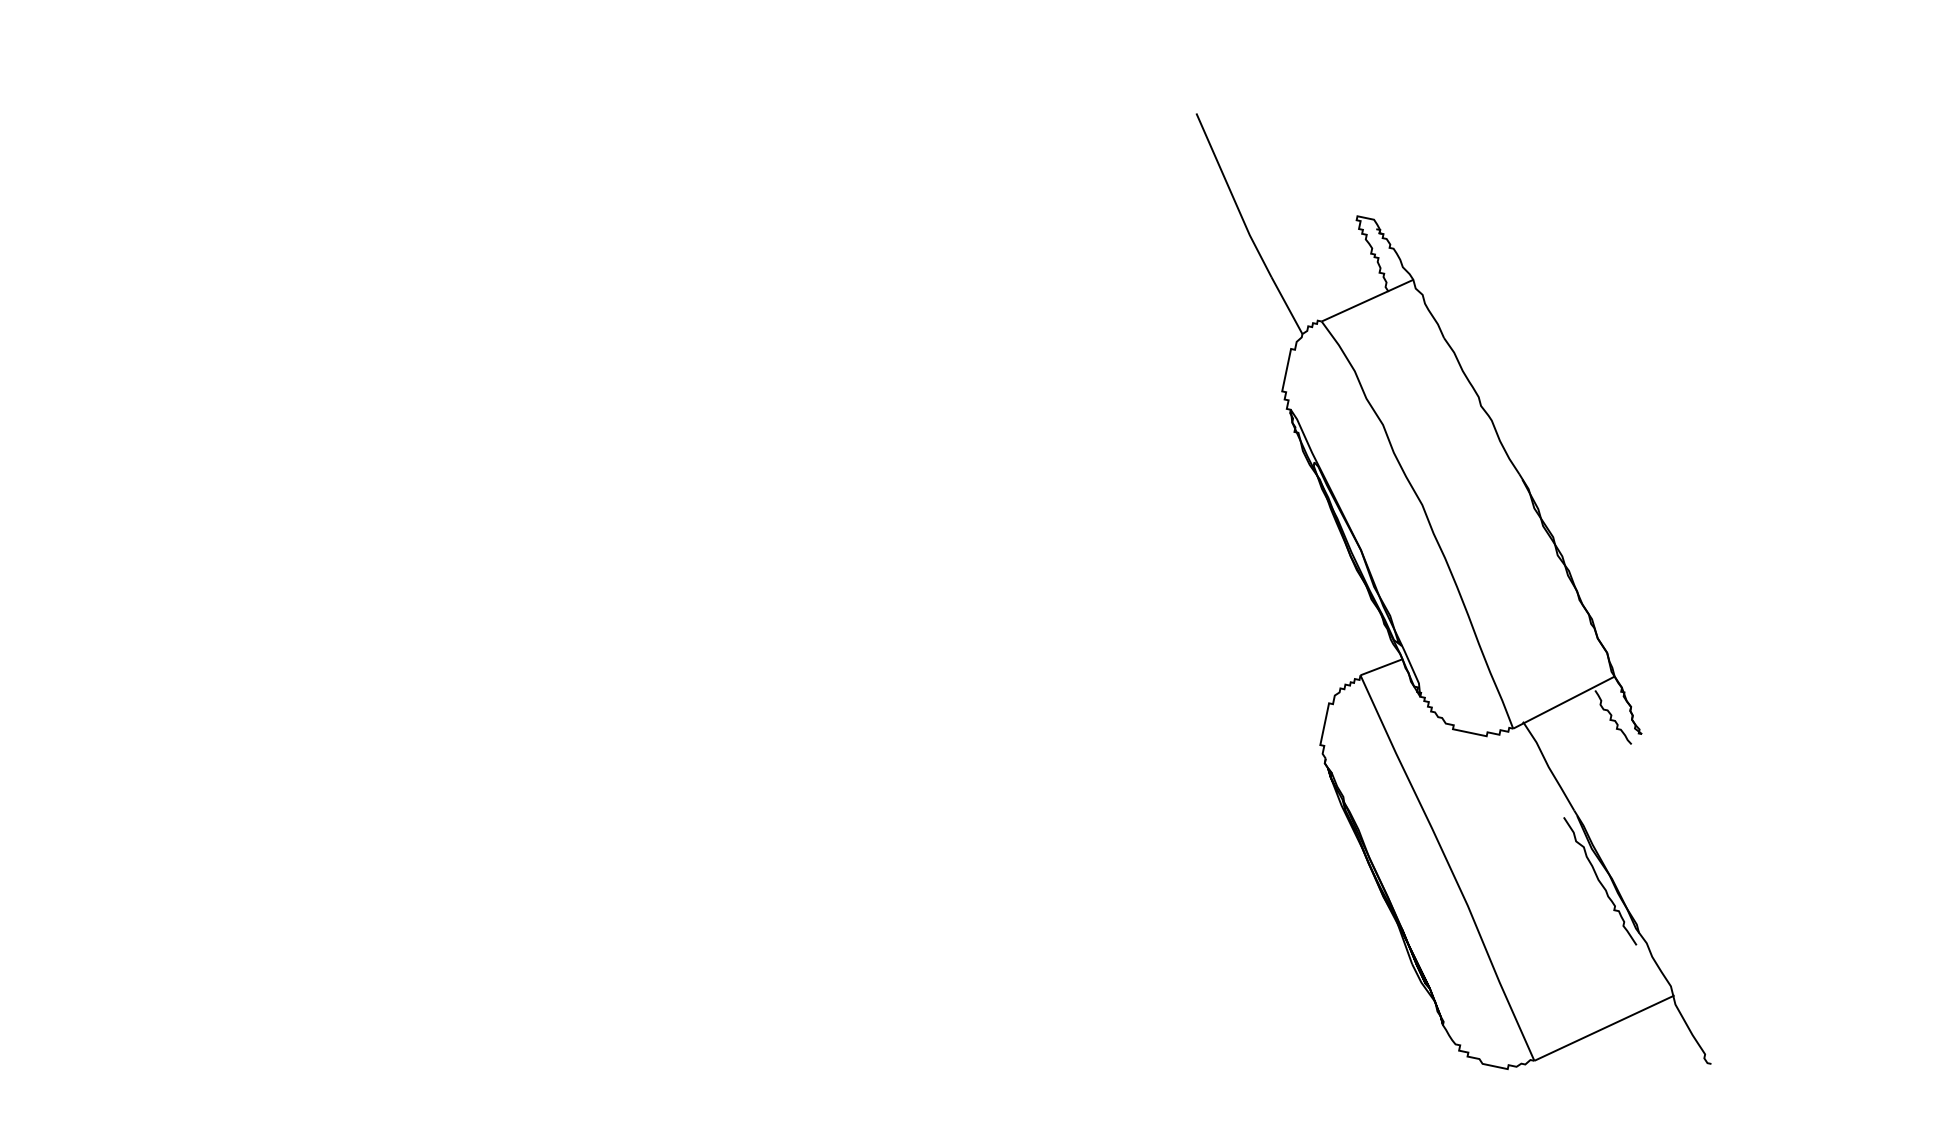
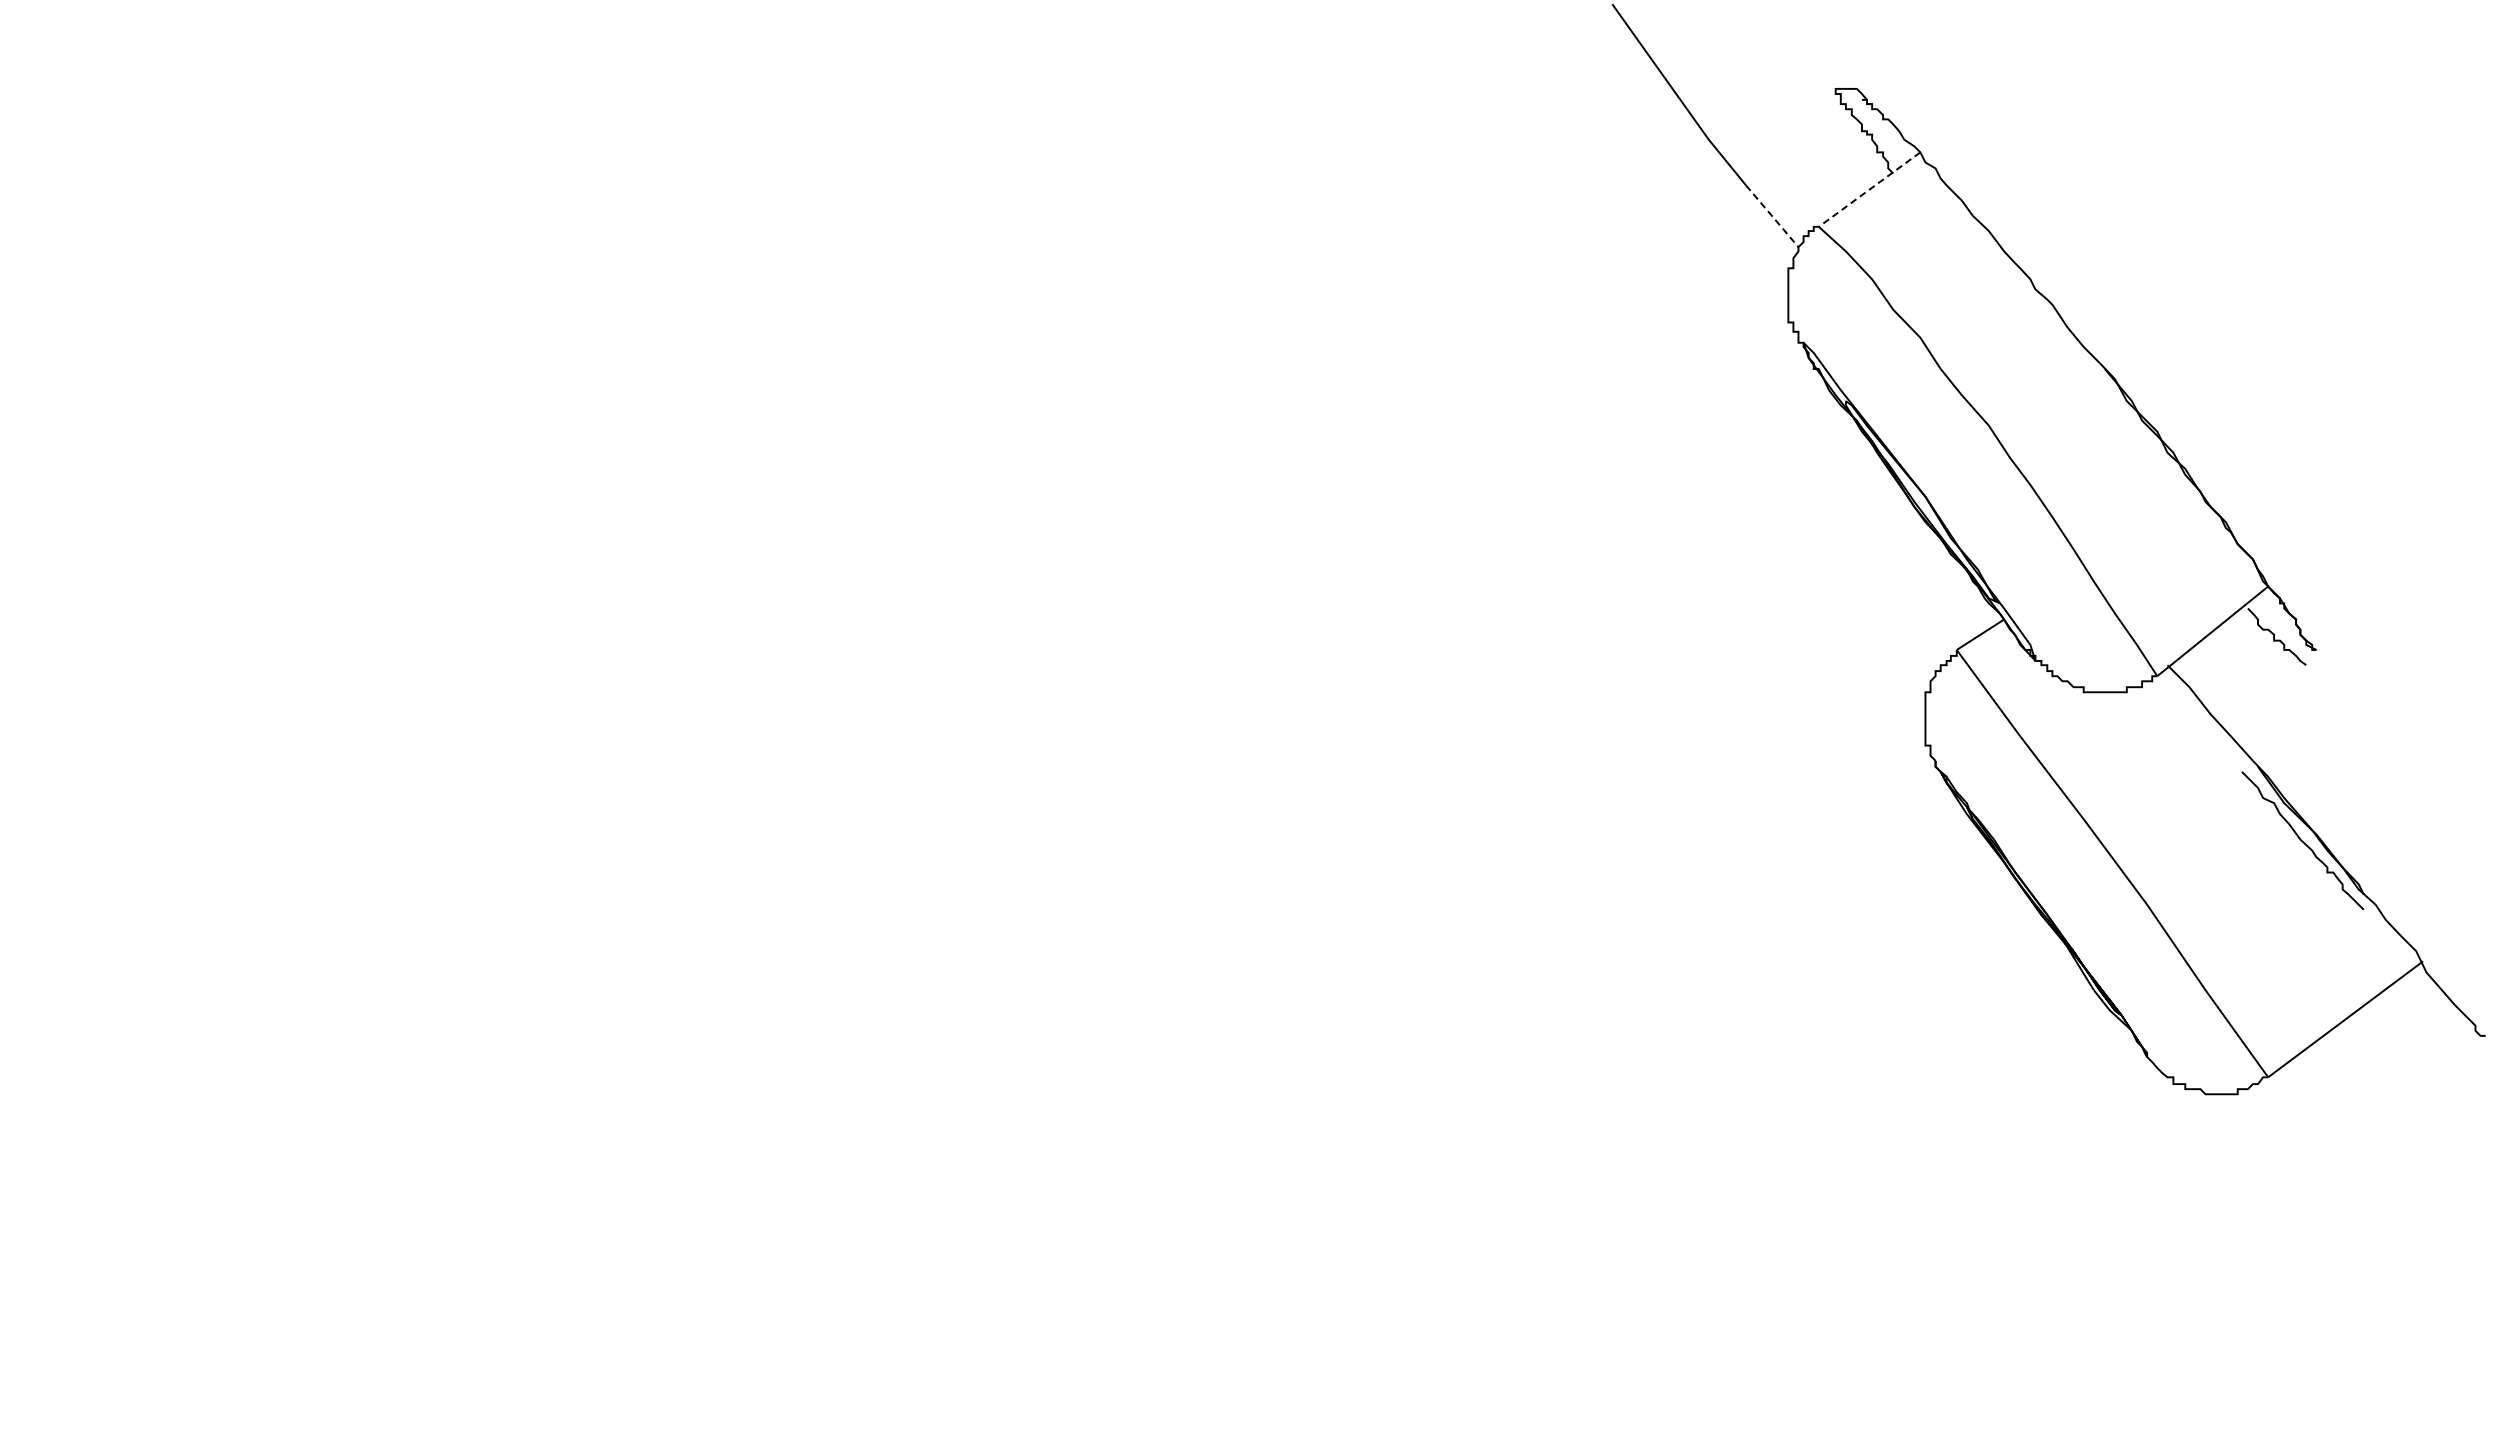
line: (1367, 300) -> (1869, 189), solid -> dashed
line: (1287, 305) -> (1772, 216), solid -> dashed

